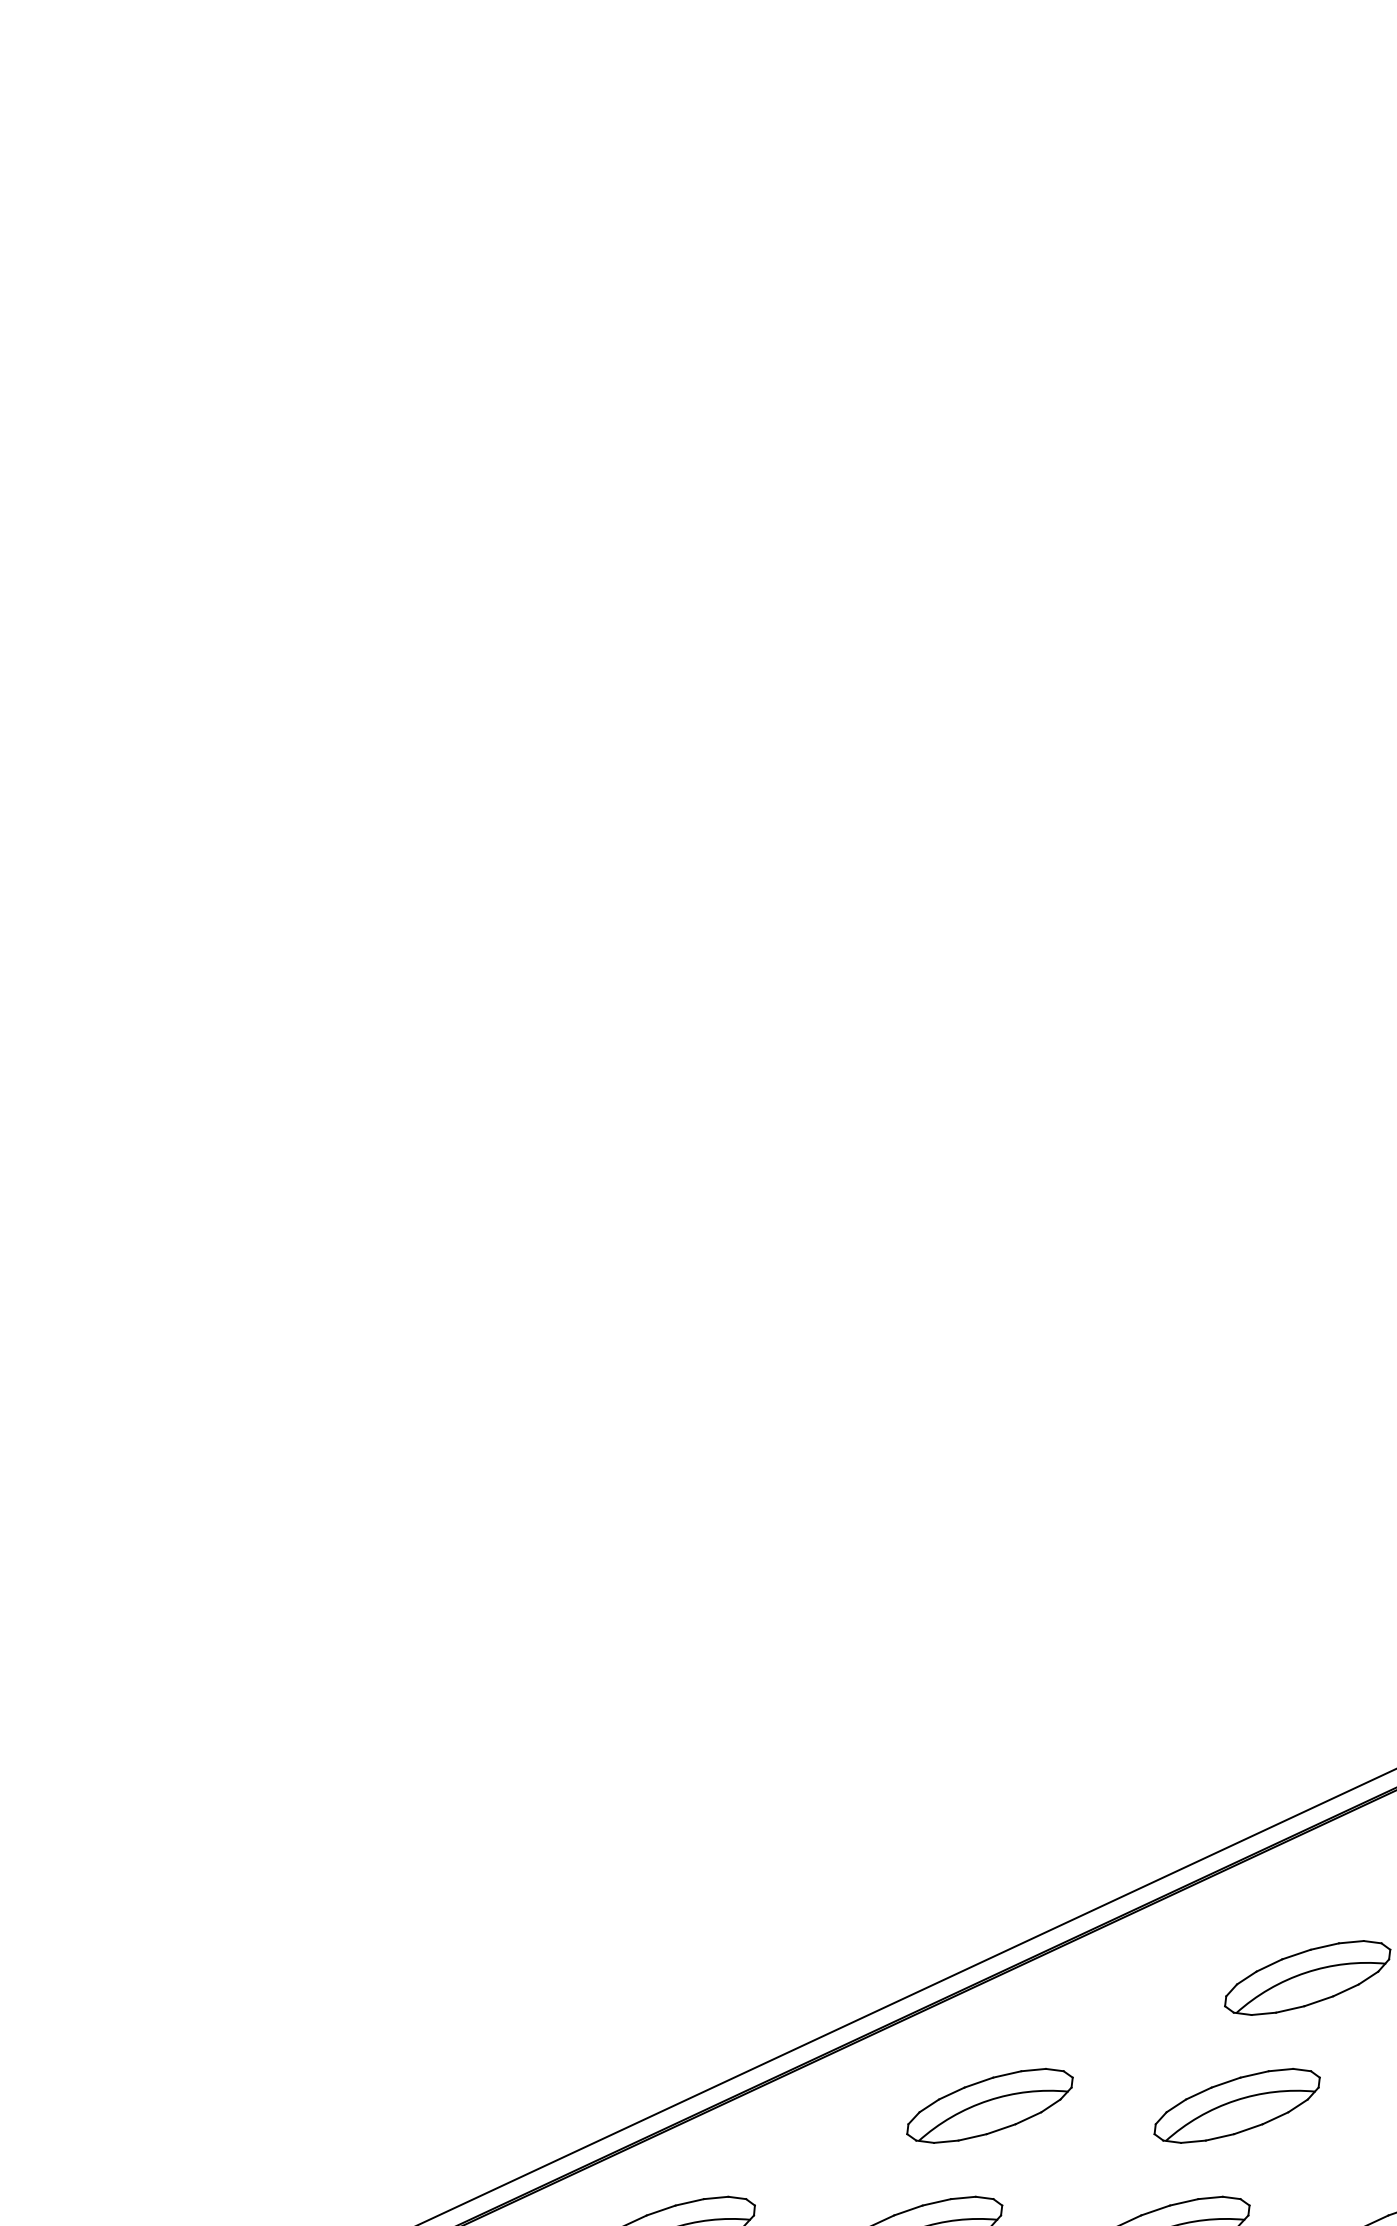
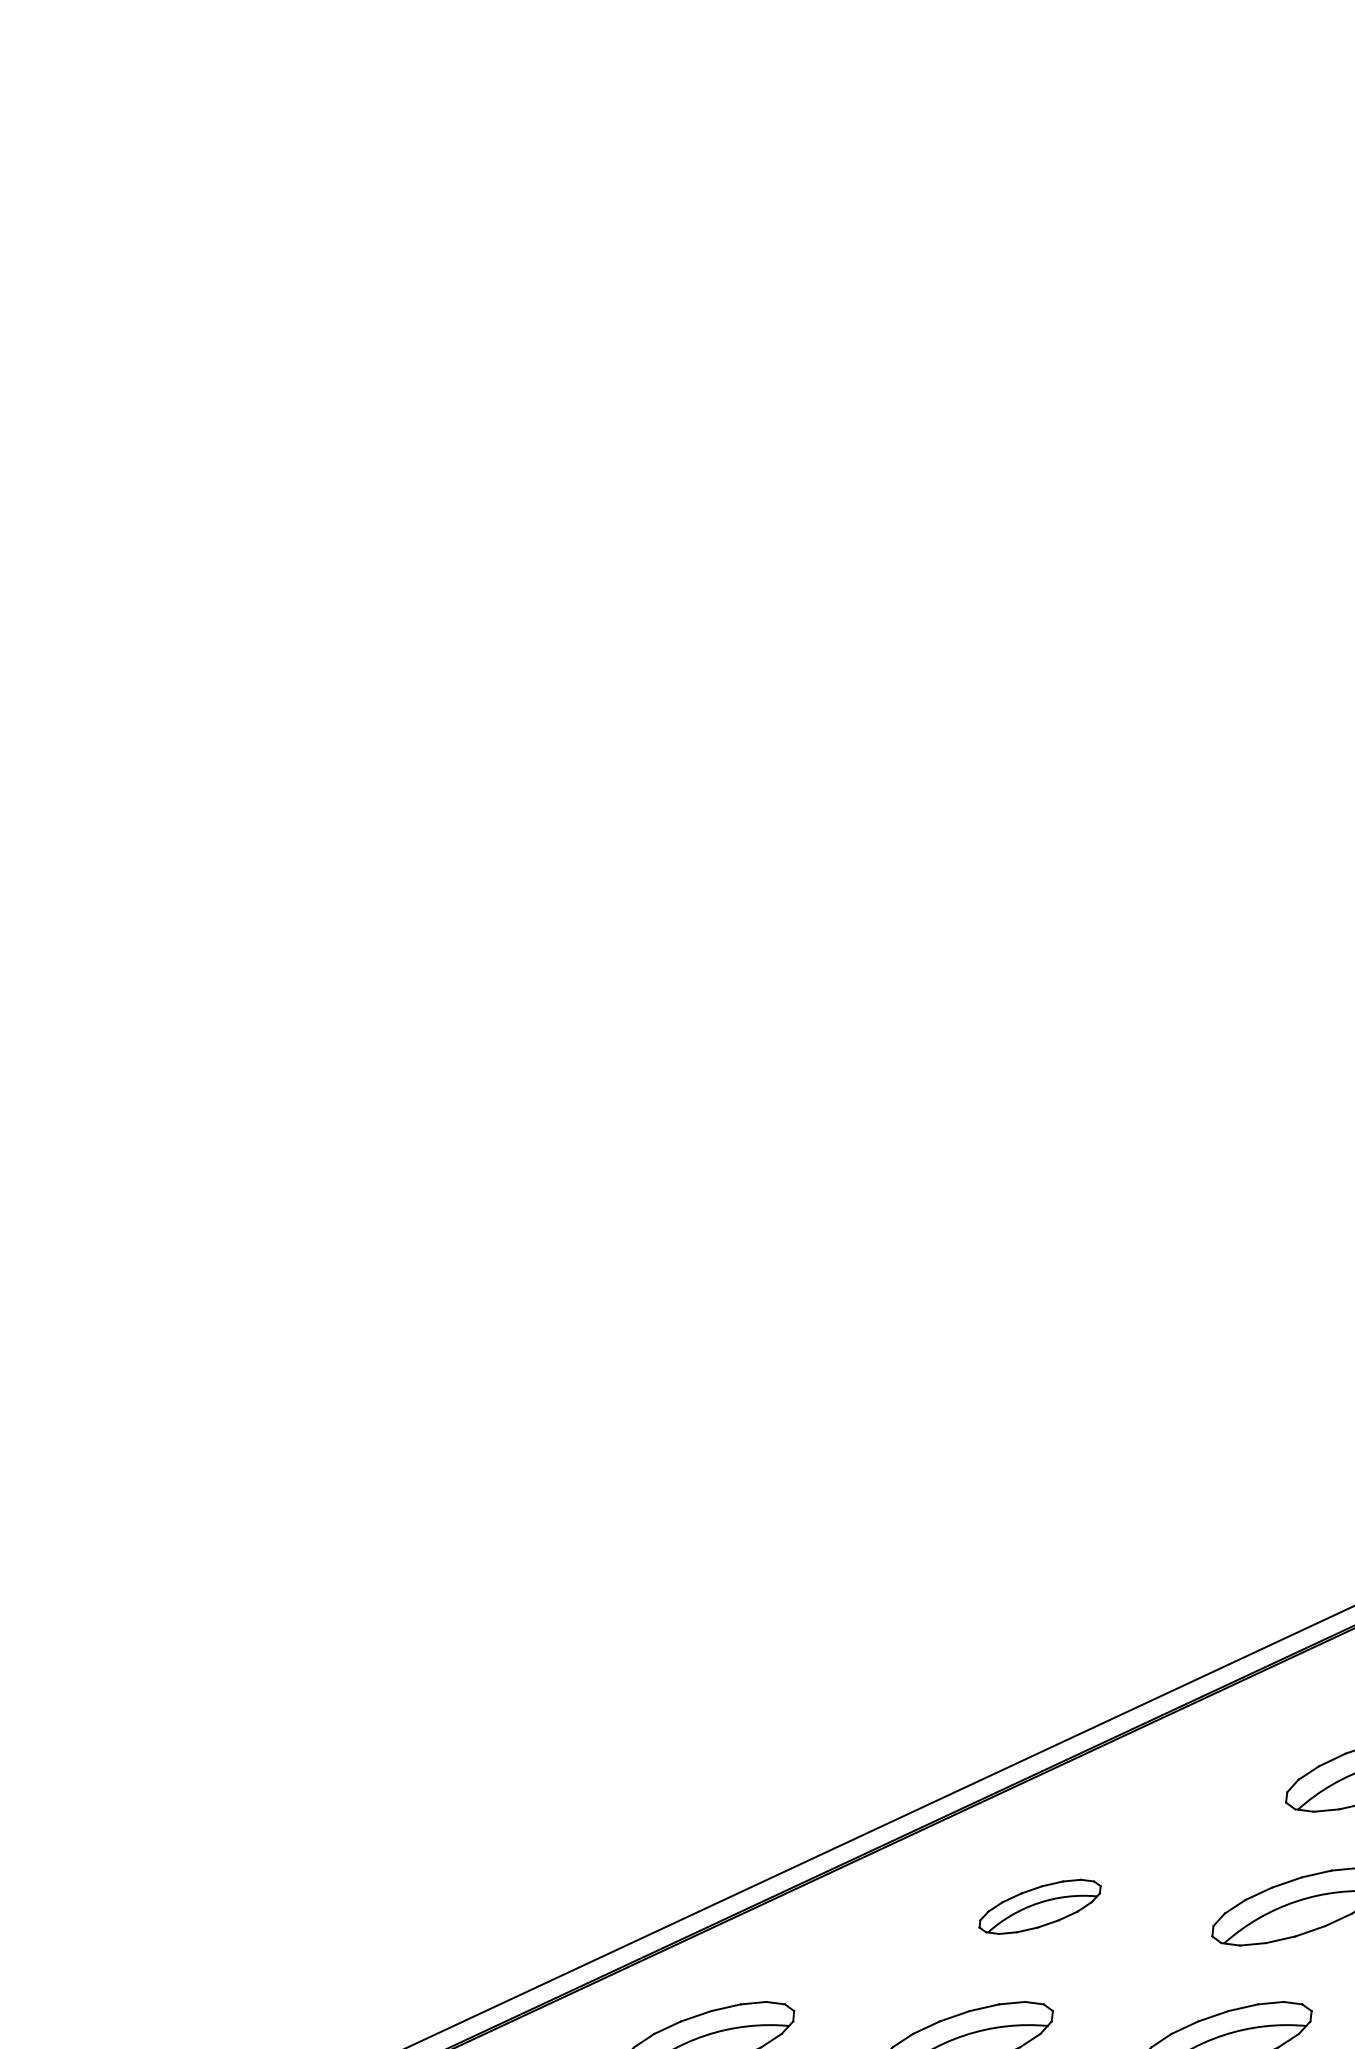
part: (989, 2105) -> (1039, 1906), size x0.7

